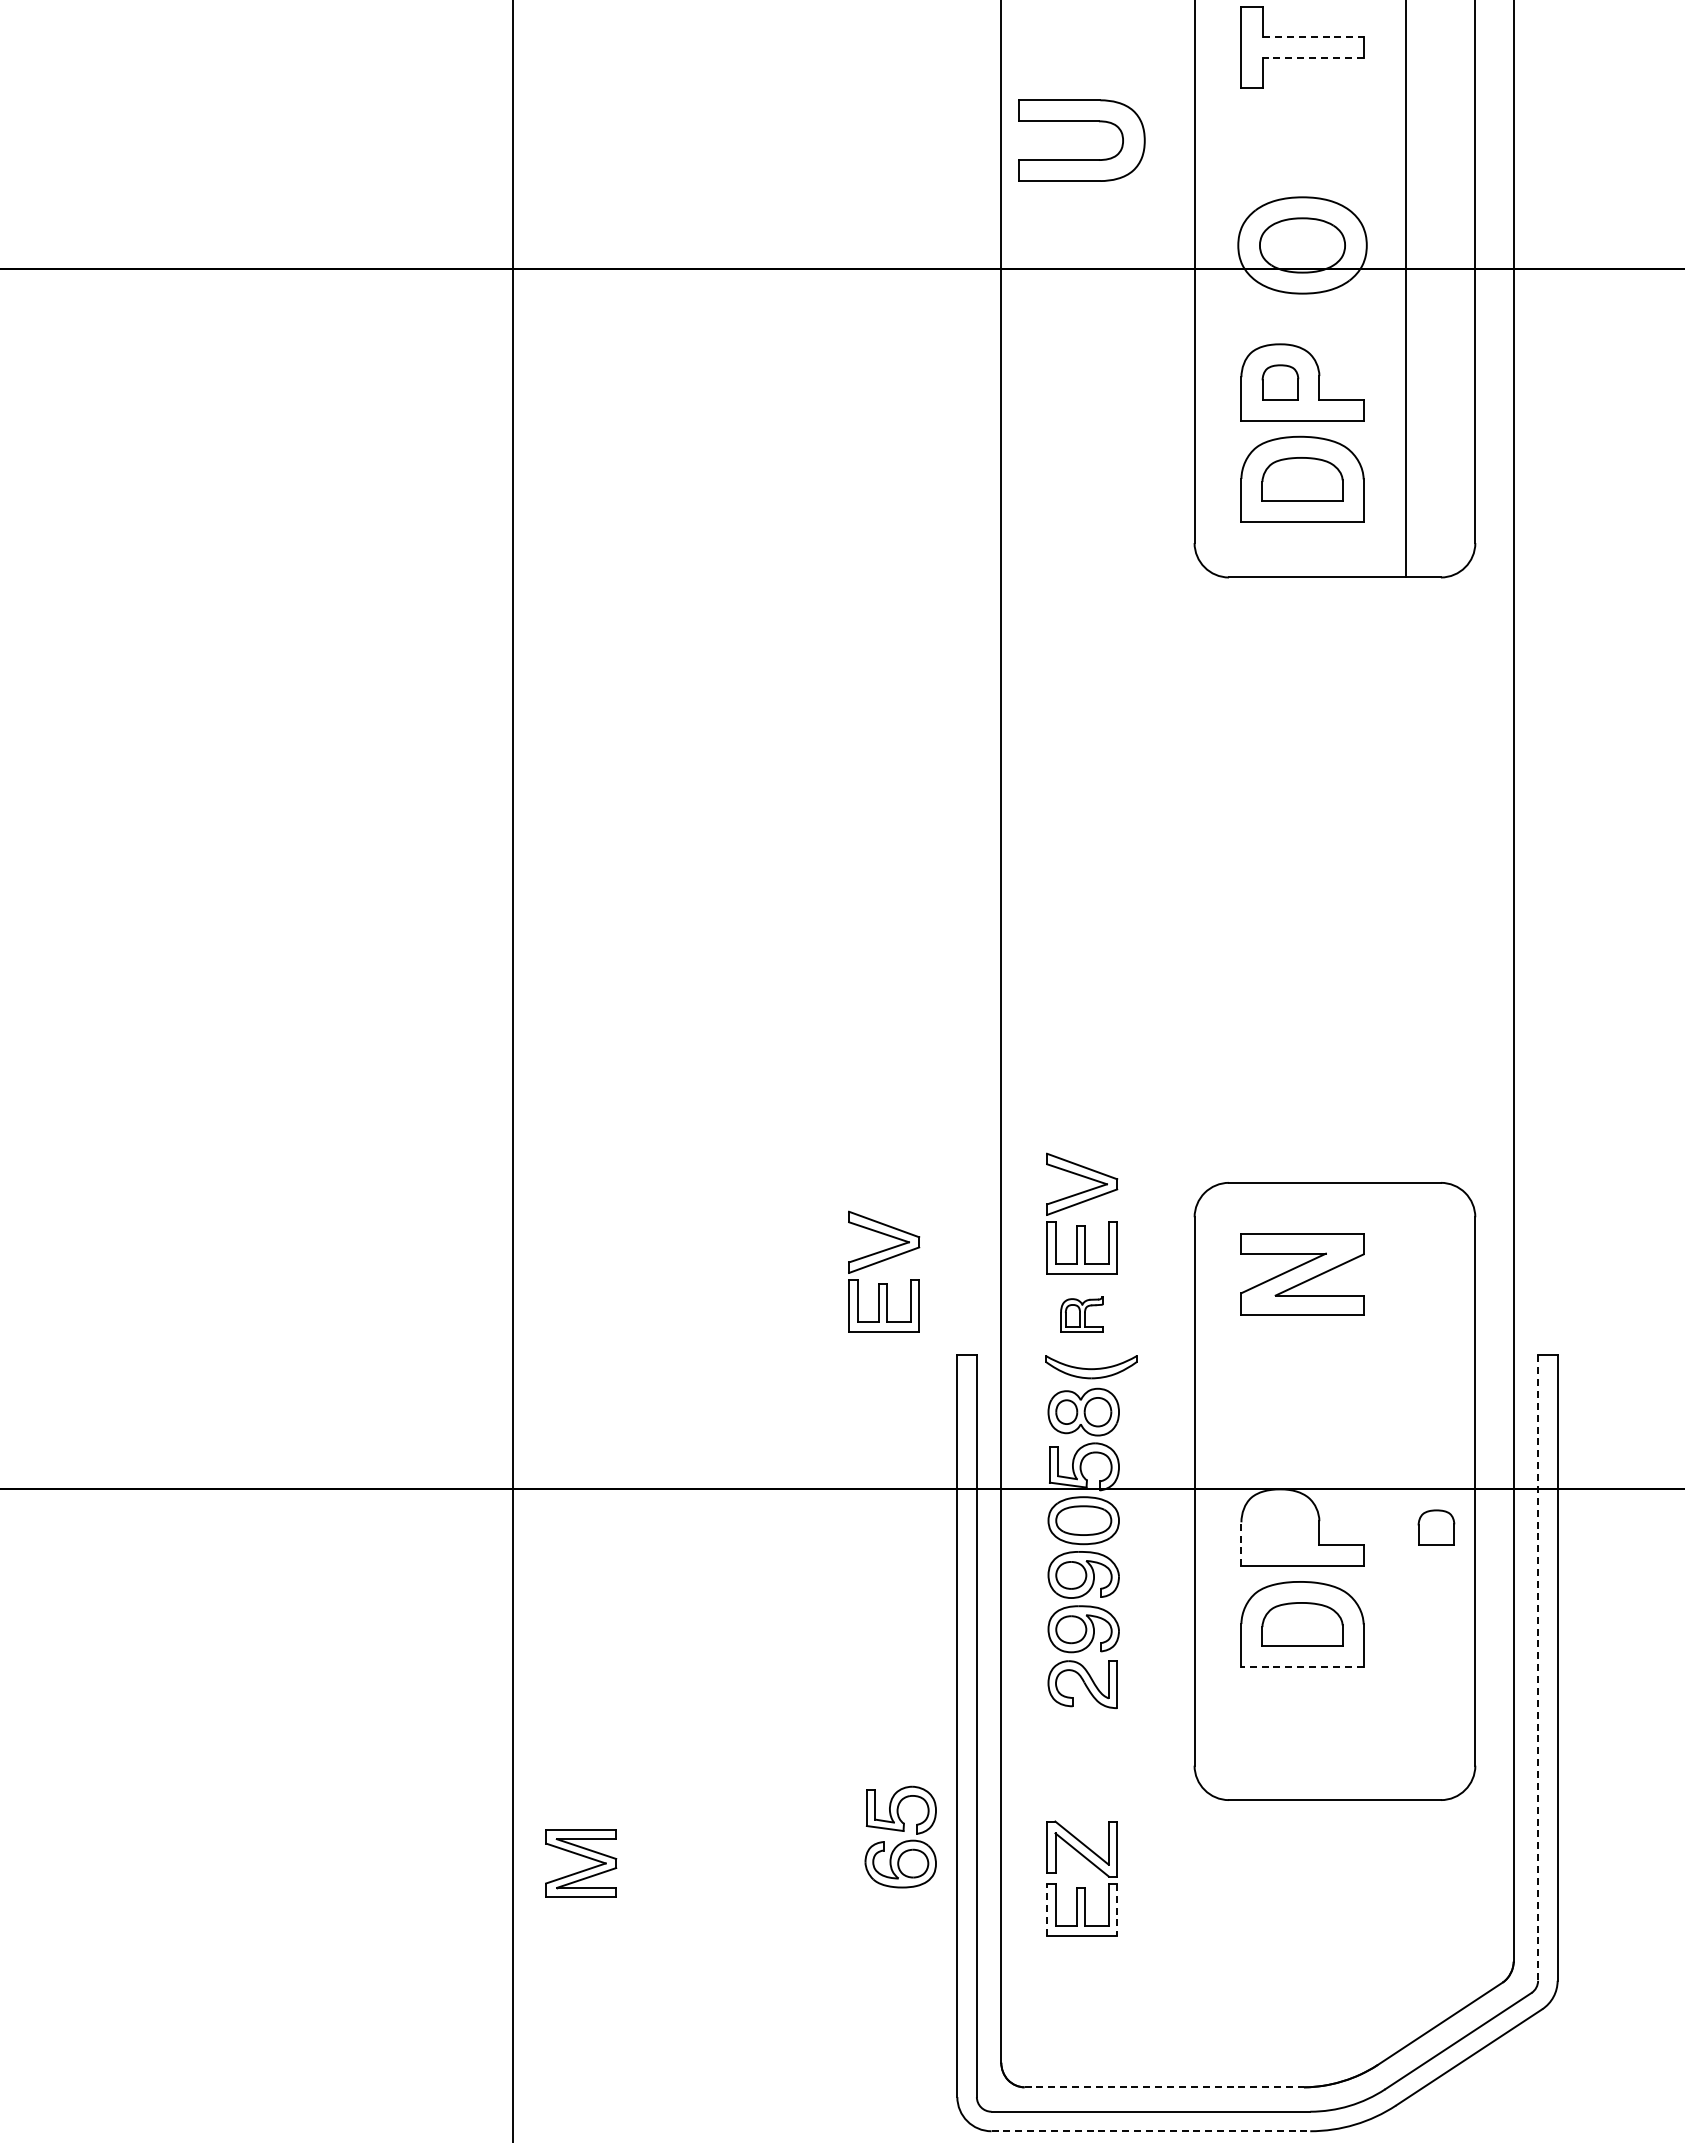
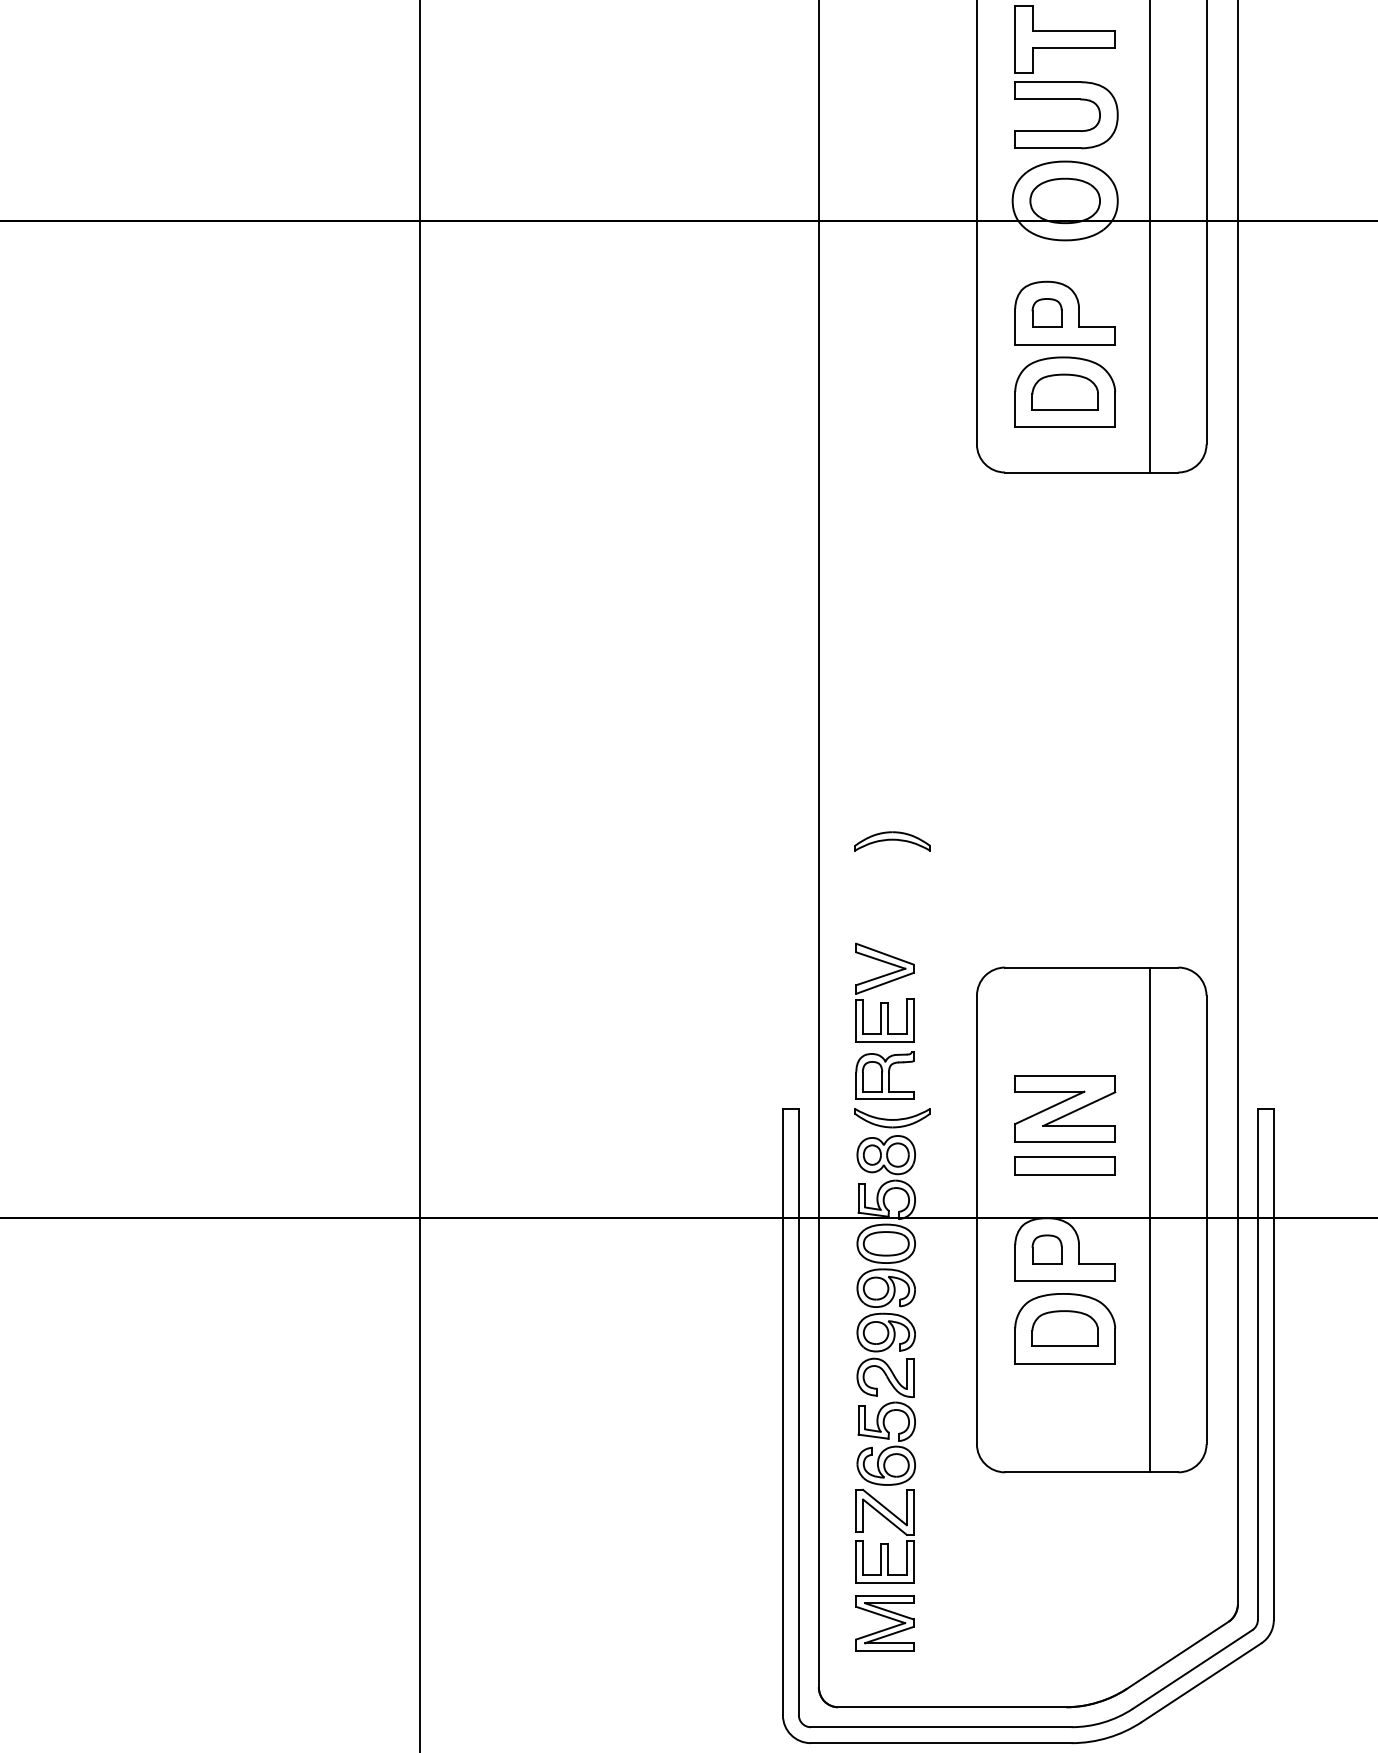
line: (1313, 37) -> (1074, 30), dashed -> solid
line: (1312, 58) -> (1073, 48), dashed -> solid
part: (1081, 121) -> (1066, 99), moved
part: (1091, 1028) -> (892, 841), added
part: (881, 1262) -> (720, 1032), removed
part: (1302, 1274) -> (1065, 1108), moved
part: (1081, 1314) -> (884, 1075), size x1.67
part: (1302, 1425) -> (1065, 1166), added
line: (1405, 1491) -> (1149, 1219), added
part: (1436, 1527) -> (1047, 1249), moved
line: (1241, 1544) -> (1015, 1263), dashed -> solid
line: (1302, 1667) -> (1065, 1363), dashed -> solid
line: (1538, 1668) -> (1258, 1364), dashed -> solid
part: (900, 1836) -> (886, 1443), moved
part: (584, 1857) -> (887, 1618), moved
line: (1047, 1909) -> (856, 1561), dashed -> solid
line: (1117, 1909) -> (913, 1561), dashed -> solid
line: (1164, 2087) -> (952, 1707), dashed -> solid
line: (1151, 2131) -> (941, 1743), dashed -> solid

